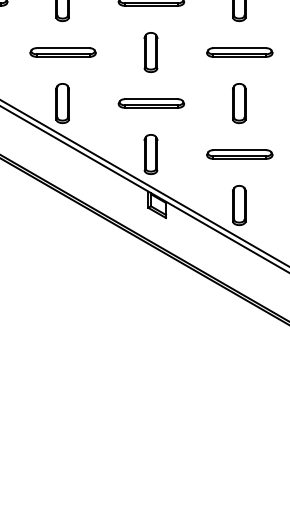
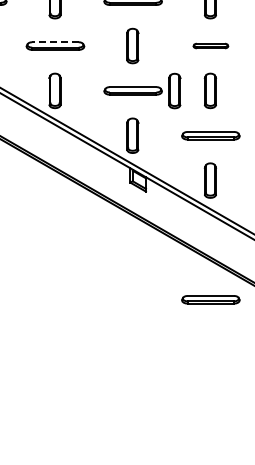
line: (61, 48) -> (54, 42), solid -> dashed
part: (239, 51) -> (210, 45), size x0.6
part: (198, 103) -> (174, 90), added
part: (239, 340) -> (210, 299), added

